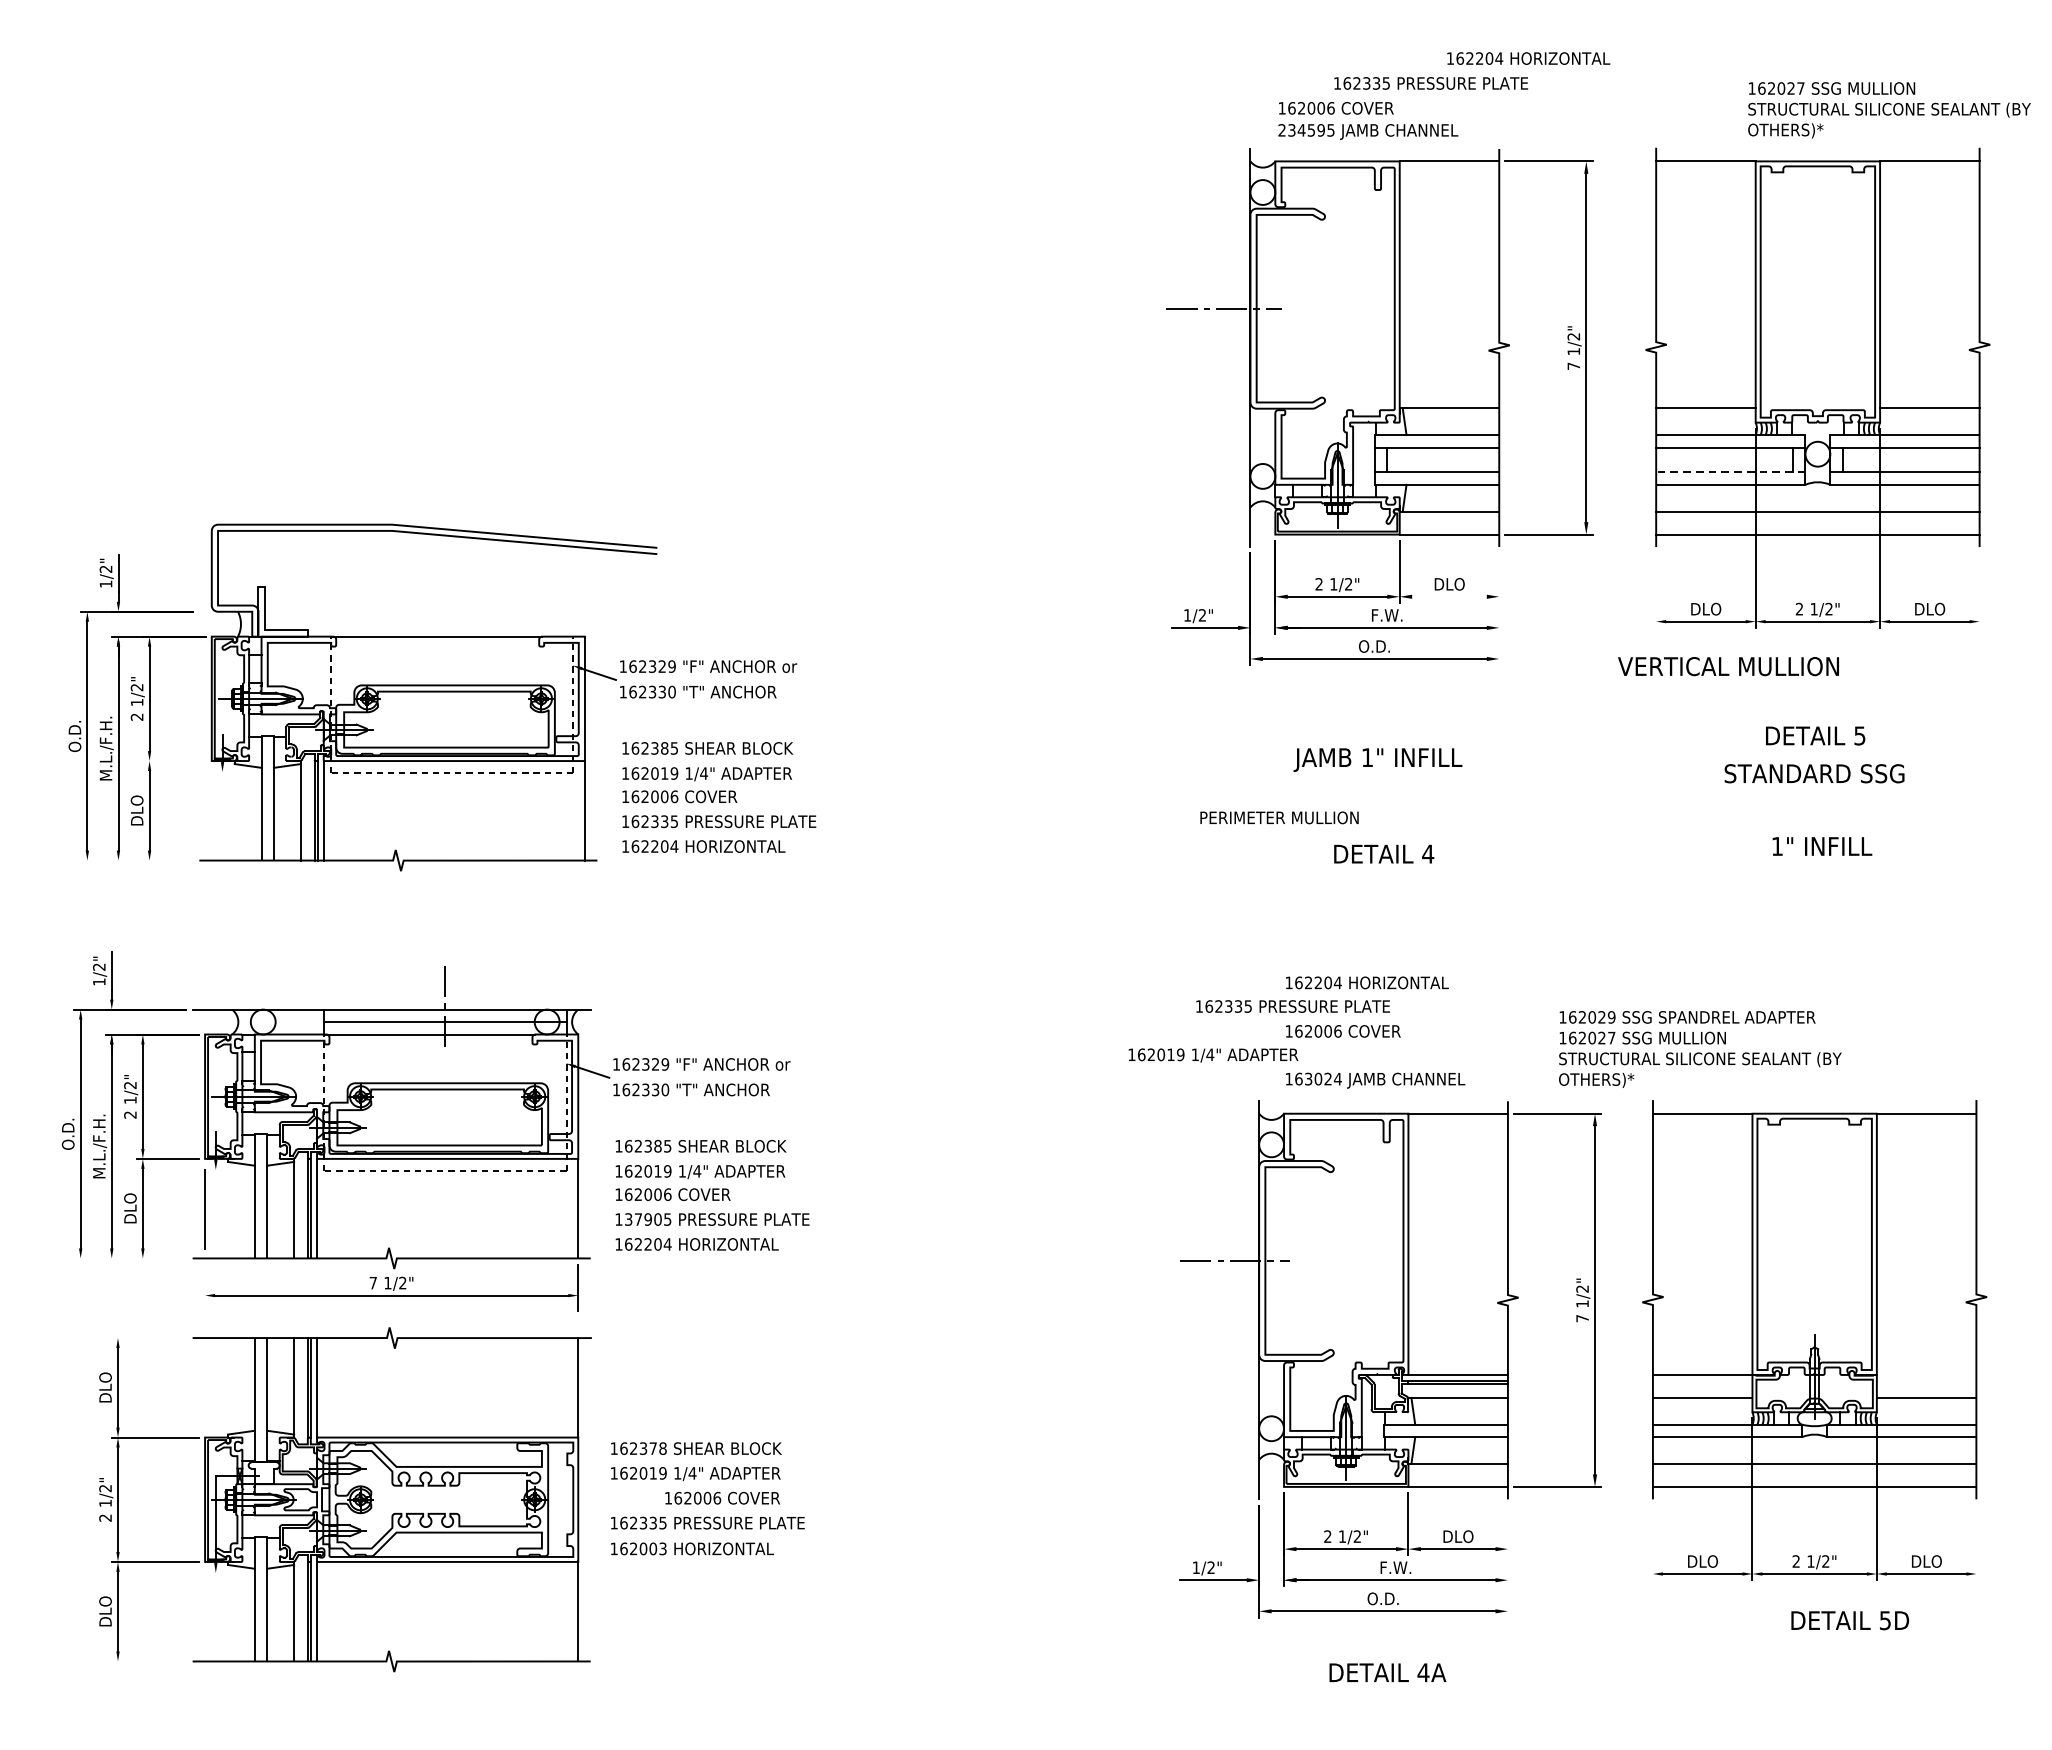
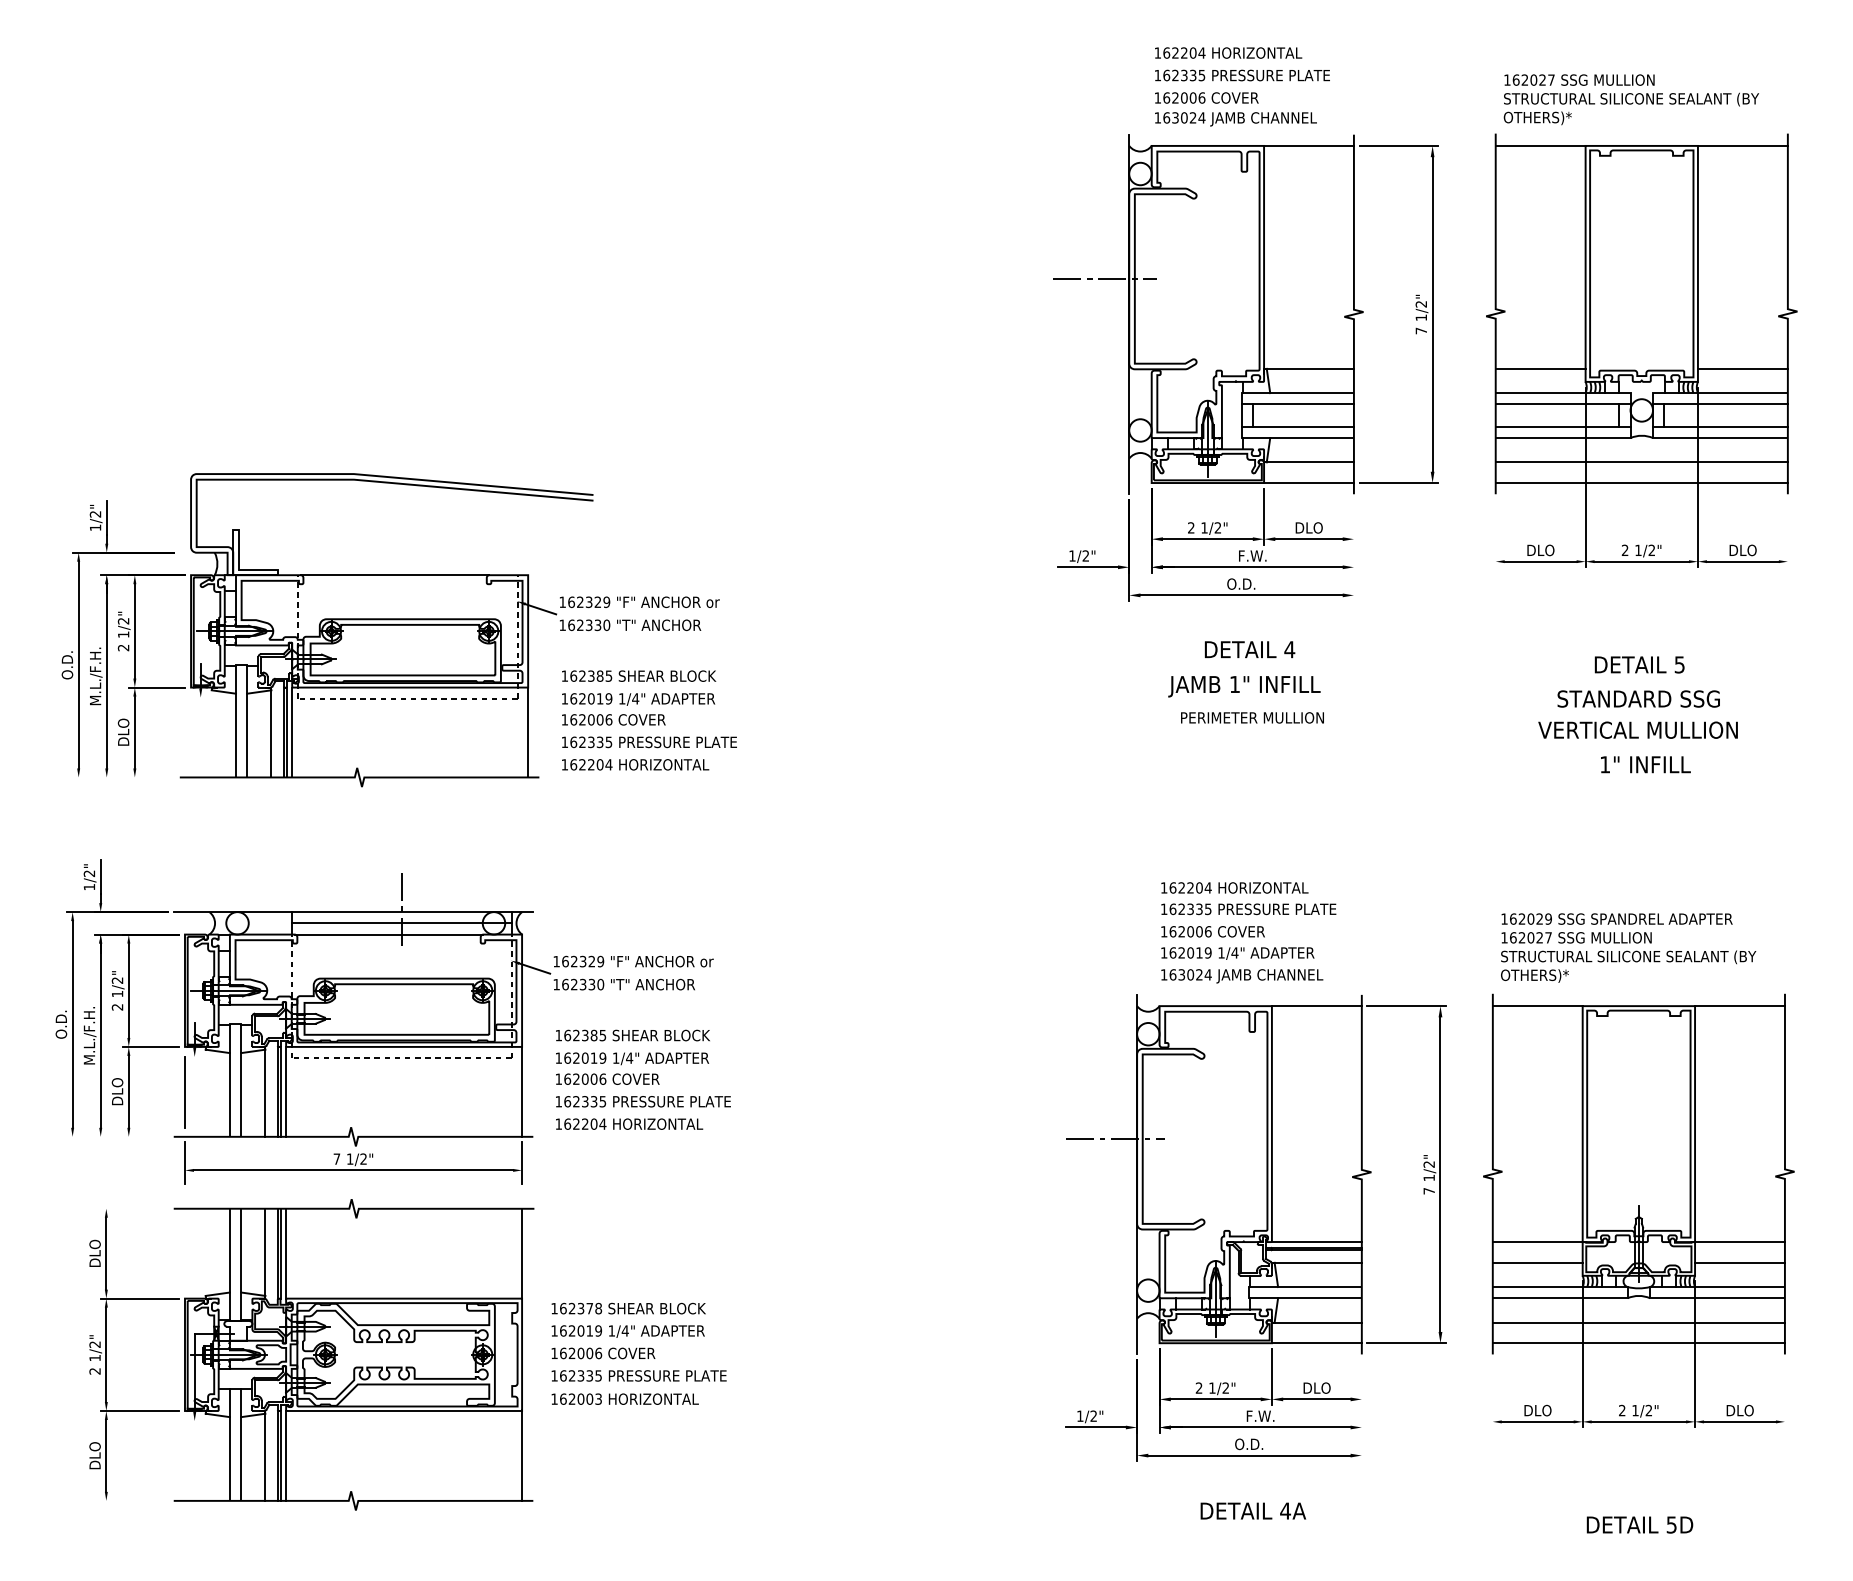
text: (1528, 57) -> (1228, 52), moved
text: (1431, 83) -> (1242, 75), moved
text: (1888, 109) -> (1630, 99), moved
text: (1306, 129) -> (1179, 117), 234595 -> 163024
line: (1730, 472) -> (1562, 426), dashed -> solid
line: (1448, 597) -> (1308, 539), added
text: (1727, 665) -> (1637, 729), moved
line: (174, 760) -> (157, 687), added
text: (1279, 817) -> (1252, 717), moved
text: (1384, 853) -> (1250, 649), moved
text: (1292, 1006) -> (1248, 909), moved
text: (1700, 1048) -> (1628, 947), moved
text: (1213, 1055) -> (1237, 953), moved
text: (642, 1219) -> (580, 1101), 137905 -> 162335
line: (204, 1287) -> (184, 1163), added
line: (1926, 1375) -> (1739, 1242), added
text: (722, 1498) -> (603, 1353), moved
text: (1849, 1620) -> (1639, 1524), moved

